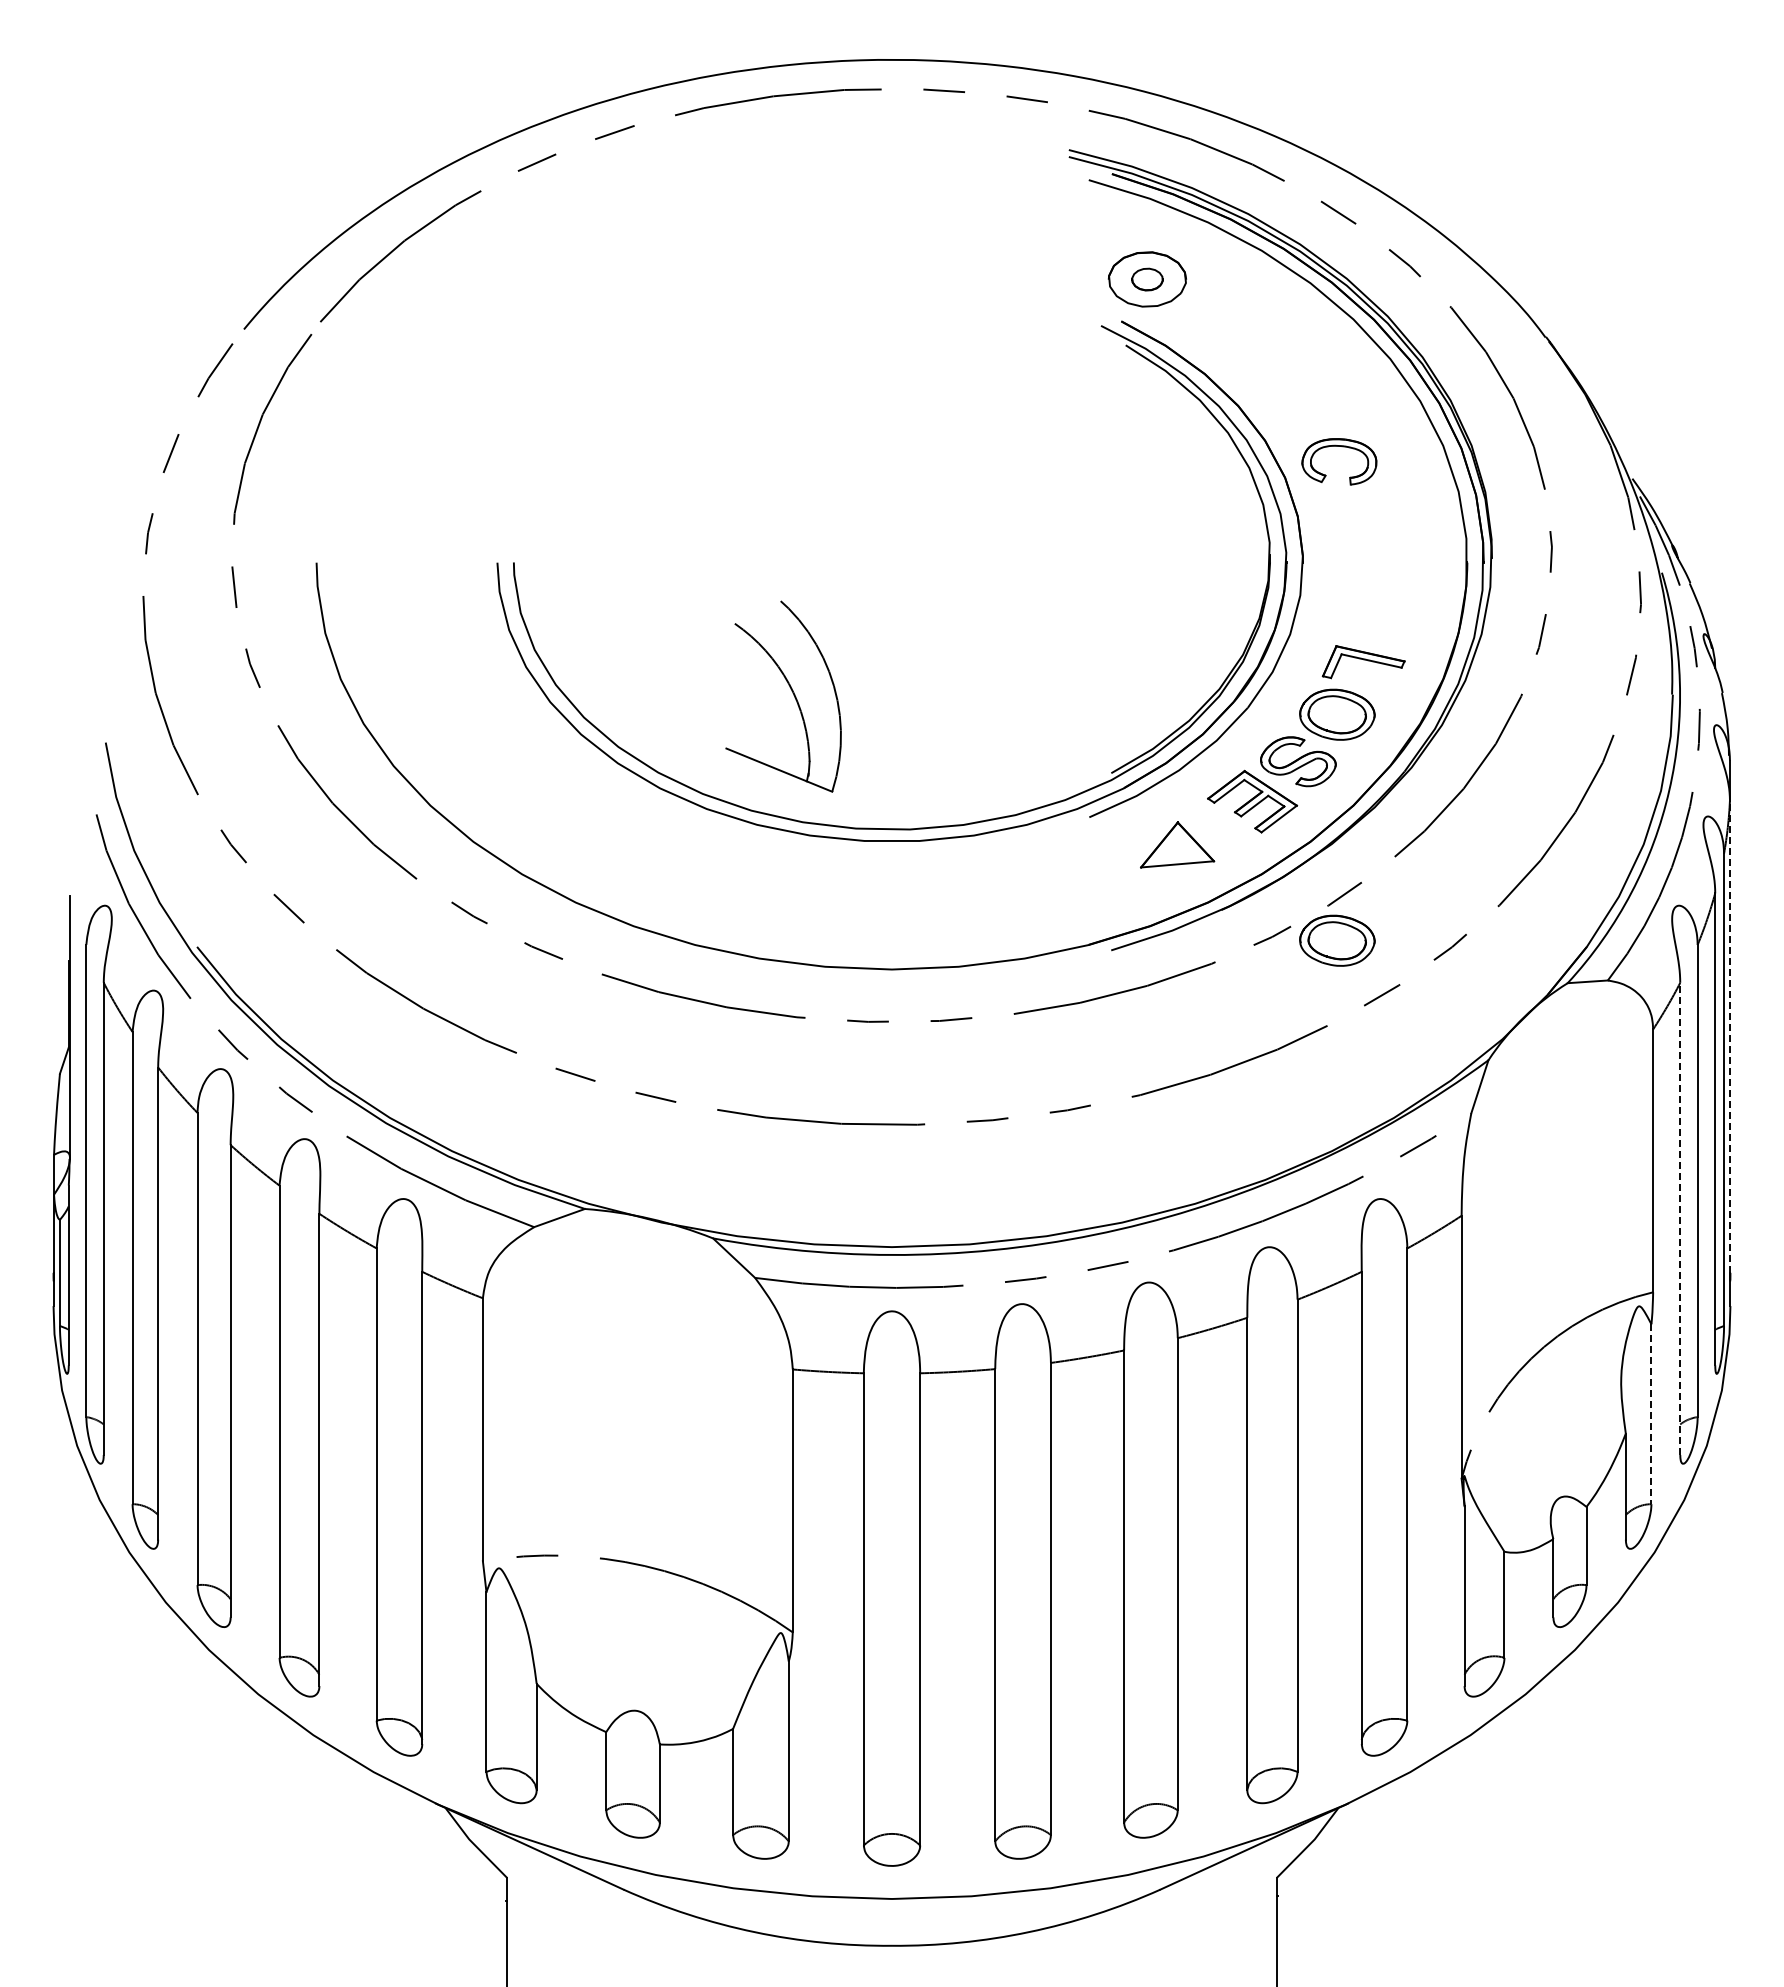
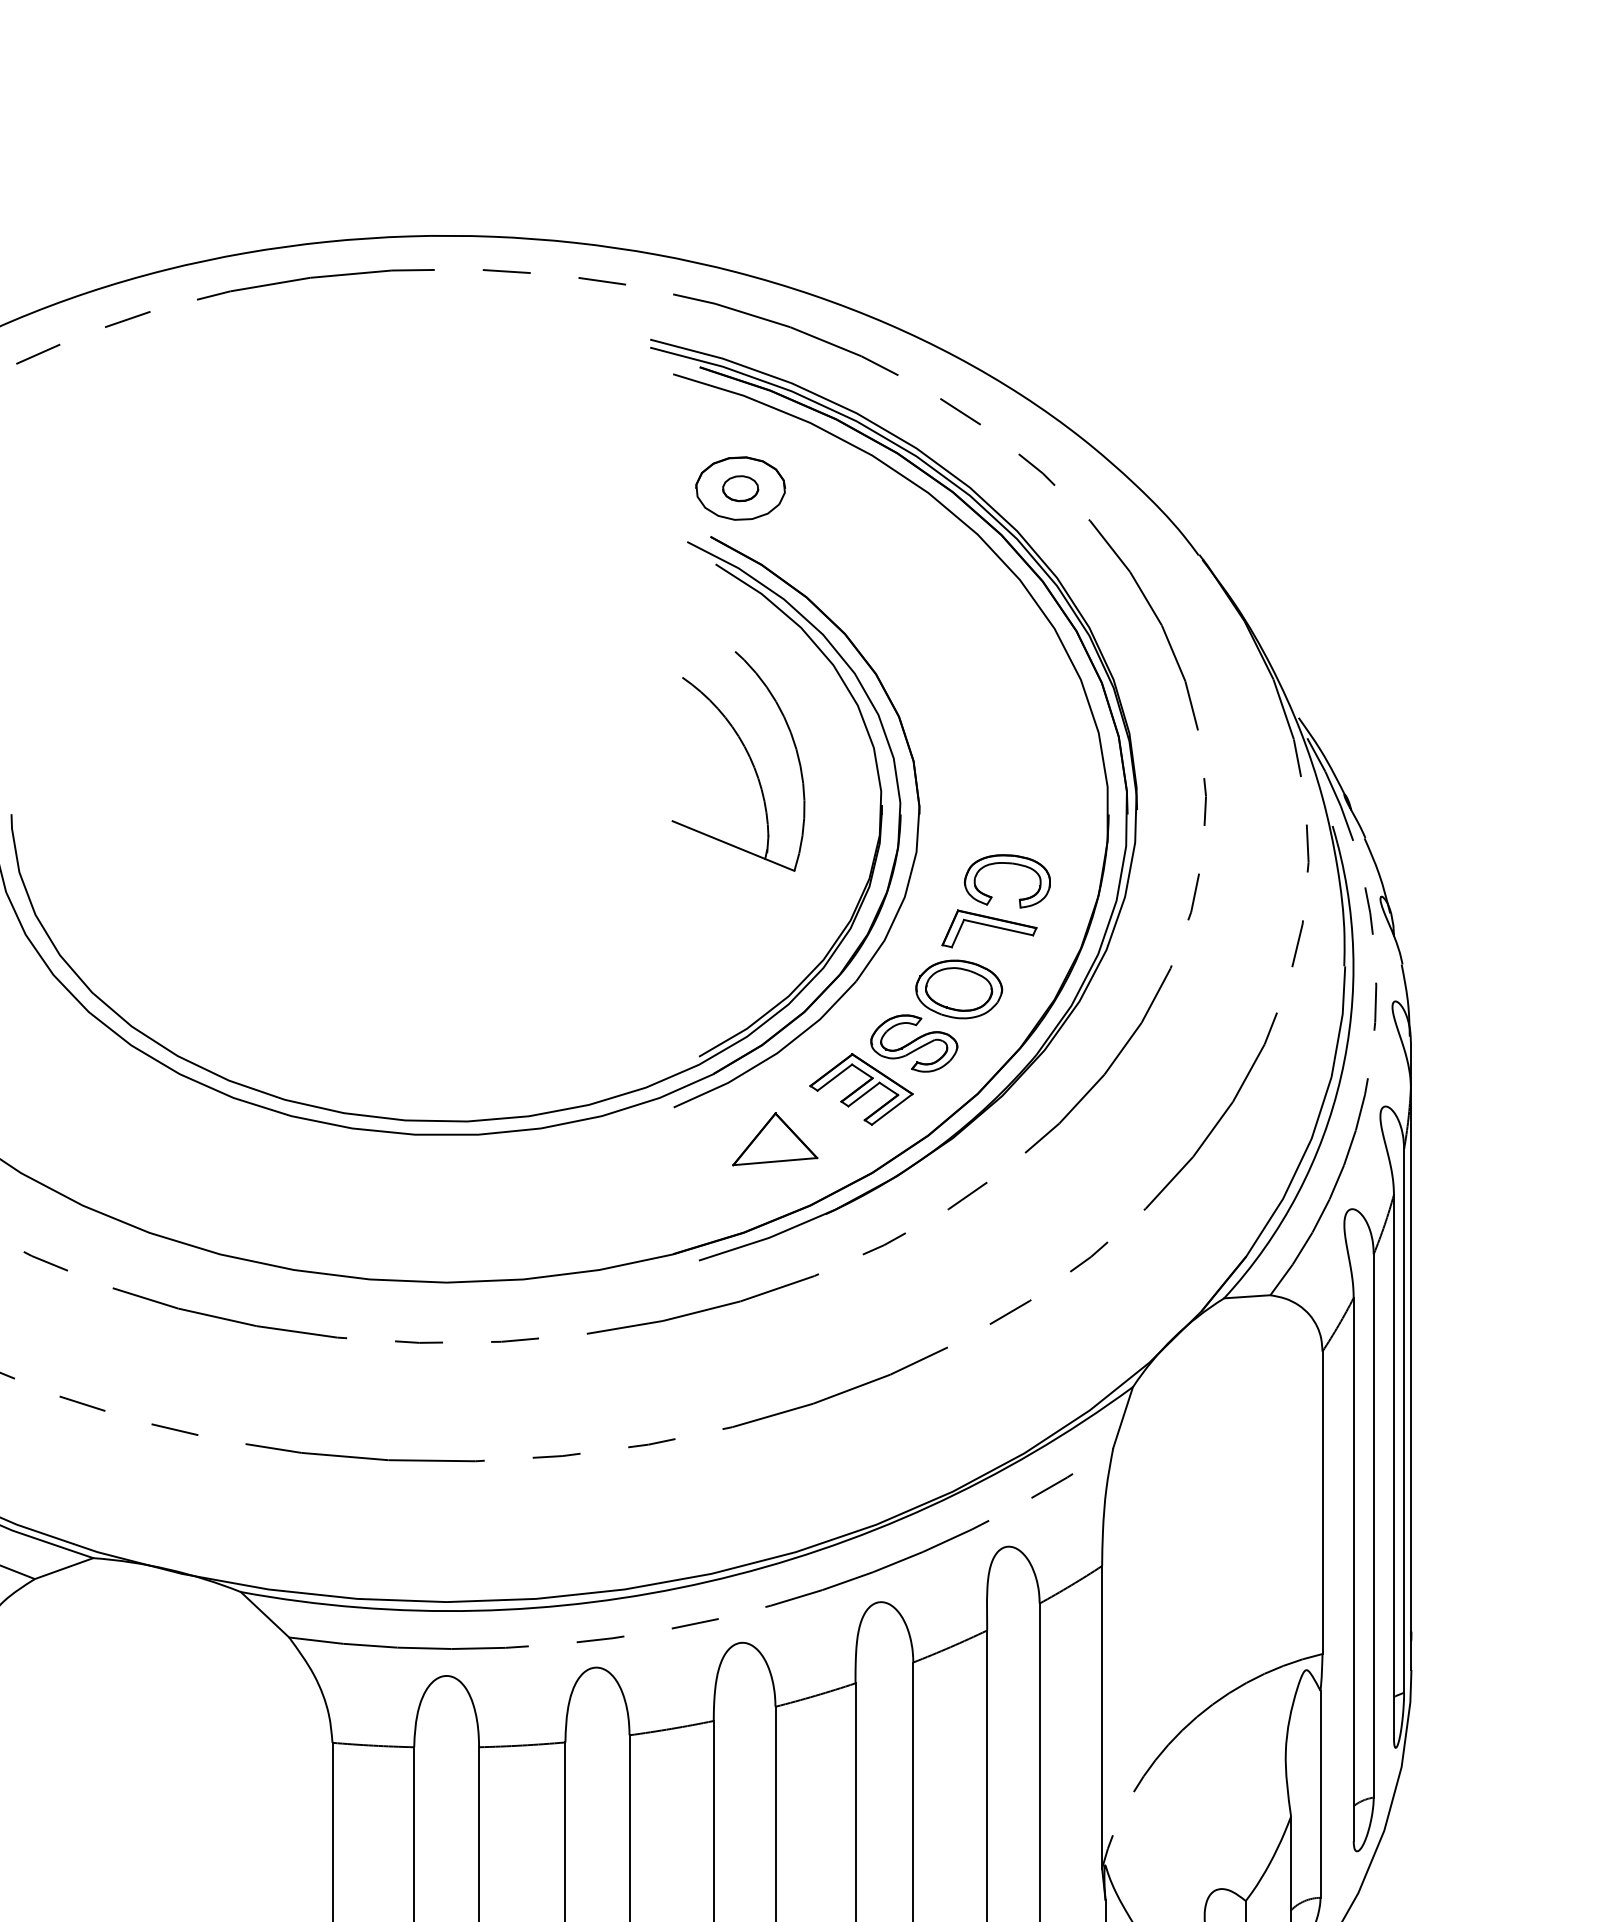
part: (1342, 447) -> (1011, 864), moved
part: (791, 691) -> (747, 755), moved
part: (1337, 940) -> (959, 1249), removed
line: (1729, 1036) -> (1410, 1359), dashed -> solid
line: (1680, 1218) -> (1353, 1569), dashed -> solid
line: (1651, 1414) -> (1320, 1794), dashed -> solid

